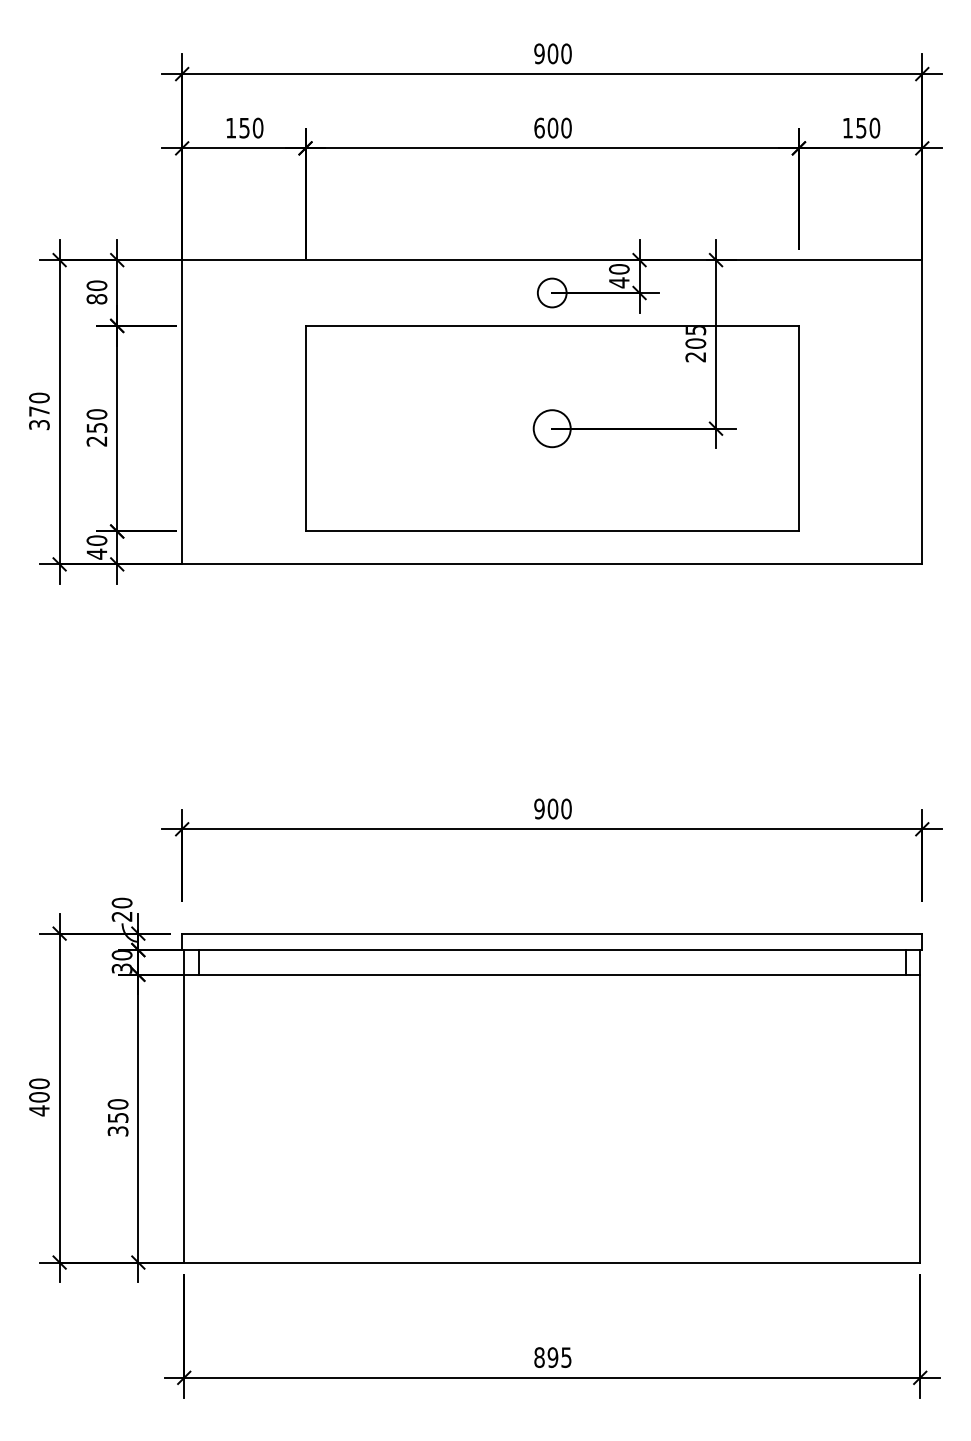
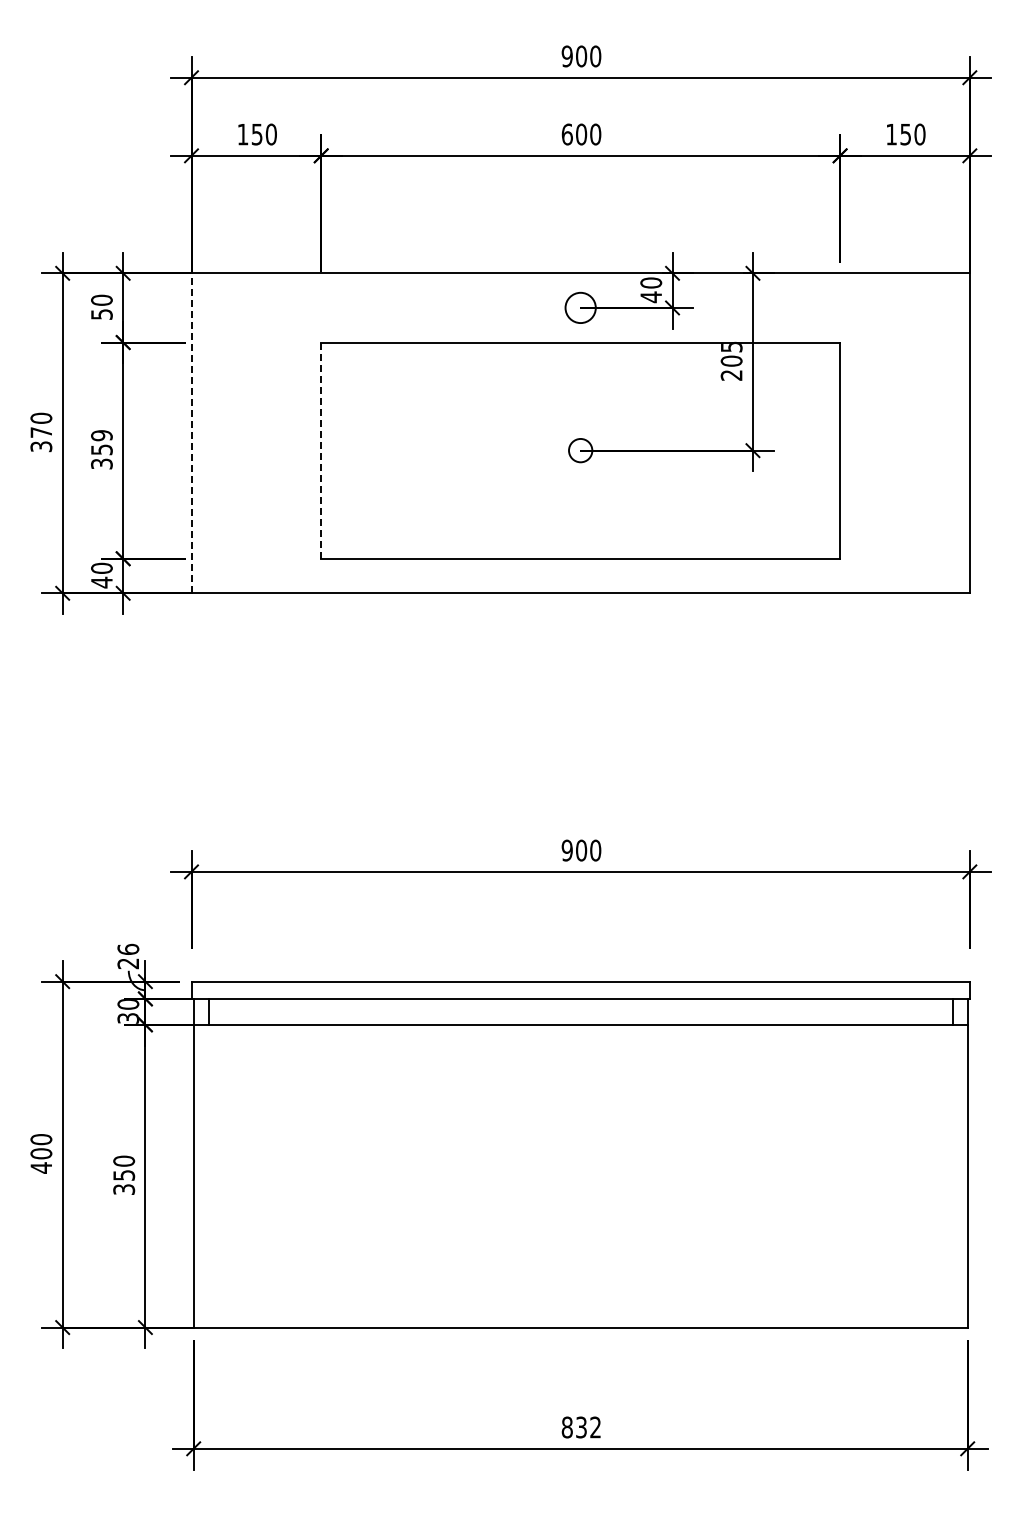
text: (96, 299) -> (101, 314), 80 -> 50
line: (182, 412) -> (191, 433), solid -> dashed
text: (96, 427) -> (101, 449), 250 -> 359
circle: (552, 428) -> (580, 450), size x0.6
line: (305, 429) -> (321, 451), solid -> dashed
text: (121, 903) -> (127, 949), 20 -> 26
text: (558, 1357) -> (587, 1427), 895 -> 832

